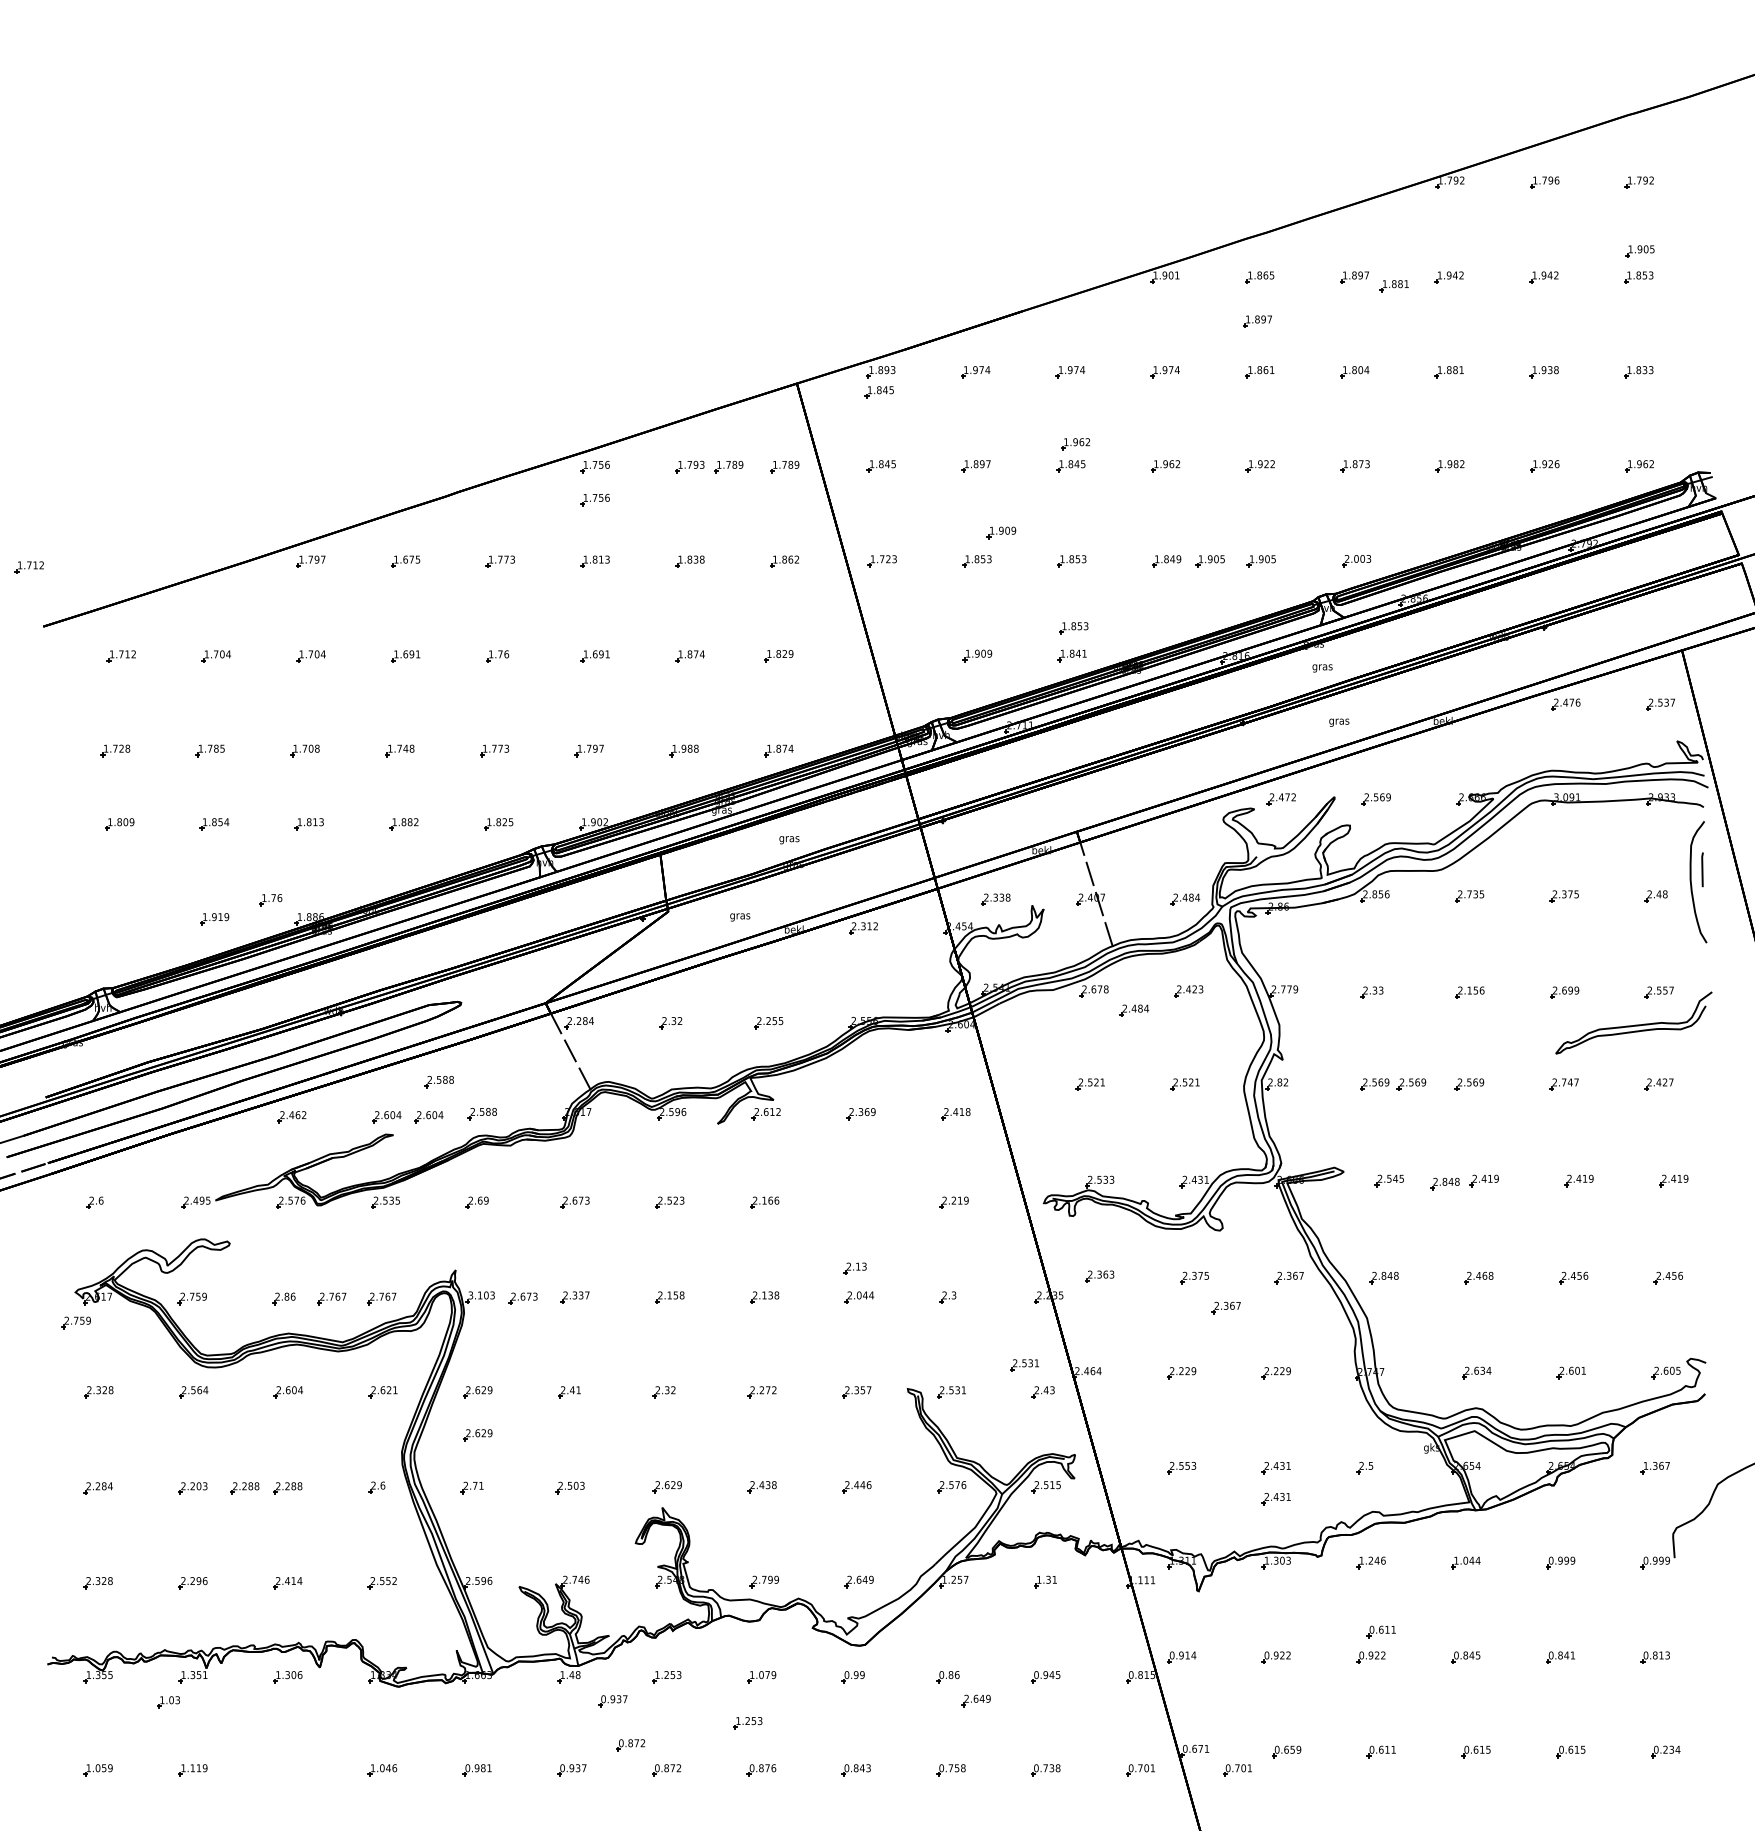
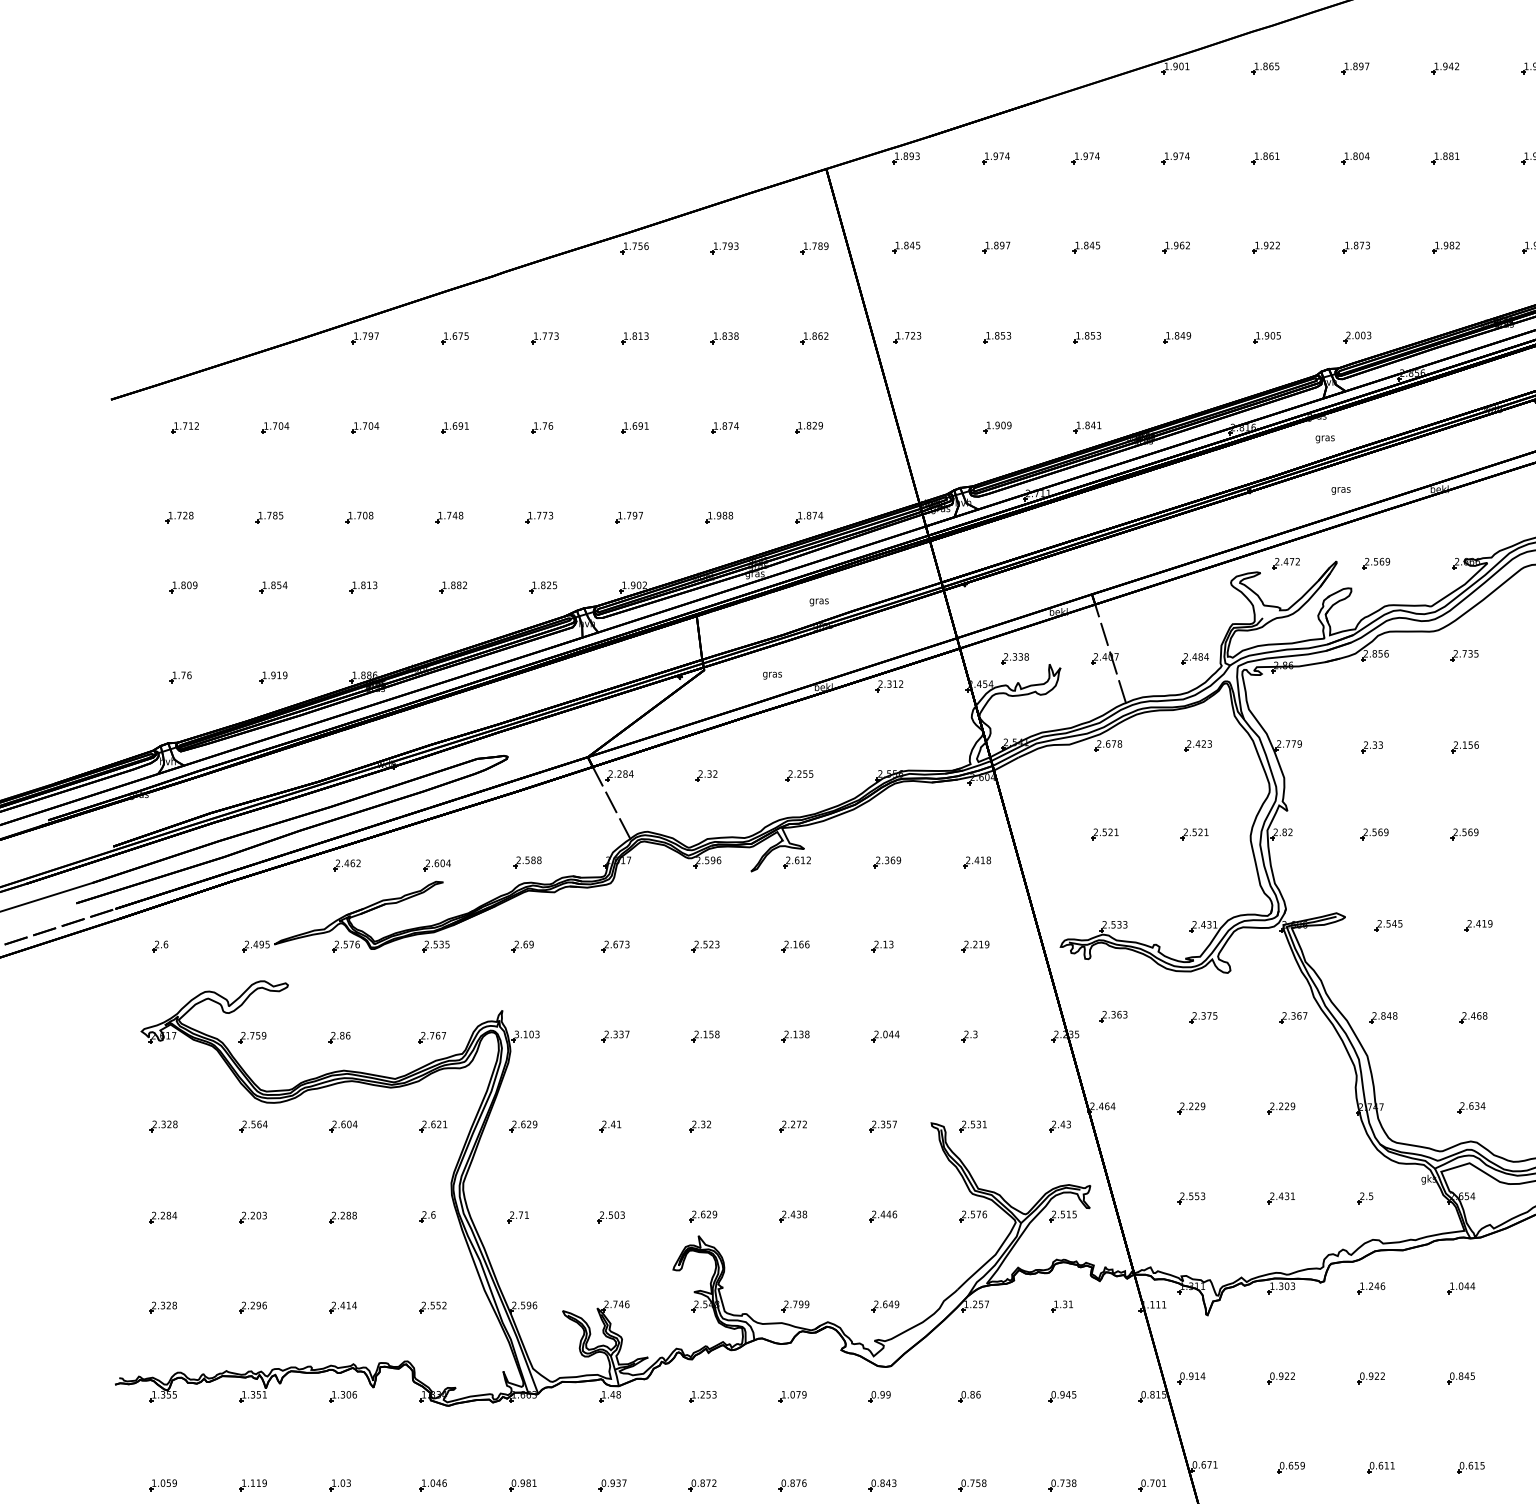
part: (1393, 286) -> (1392, 76), removed
part: (1257, 321) -> (1263, 110), removed
part: (878, 392) -> (903, 177), removed
part: (1075, 444) -> (1090, 226), removed
part: (728, 466) -> (761, 247), removed
part: (594, 500) -> (634, 280), removed
part: (1001, 532) -> (1020, 310), removed
part: (1209, 561) -> (1217, 337), removed
part: (28, 567) -> (96, 343), removed
part: (1073, 628) -> (1088, 401), removed
part: (270, 900) -> (180, 677), moved
part: (1134, 1010) -> (1146, 764), removed
part: (438, 1082) -> (486, 832), removed
part: (1411, 1084) -> (1409, 834), removed
part: (428, 1117) -> (476, 865), removed
part: (1444, 1183) -> (1440, 928), removed
part: (854, 1268) -> (881, 946), moved
part: (331, 1298) -> (384, 1037), removed
part: (522, 1298) -> (565, 1037), removed
part: (1225, 1307) -> (1233, 1045), removed
part: (75, 1322) -> (141, 1060), removed
part: (1024, 1365) -> (1042, 1100), removed
part: (477, 1435) -> (523, 1167), removed
part: (244, 1488) -> (302, 1217), removed
part: (1275, 1499) -> (1280, 1228), removed
part: (1380, 1631) -> (1380, 1353), removed
part: (975, 1700) -> (995, 1418), removed
part: (612, 1701) -> (651, 1419), removed
part: (168, 1702) -> (339, 1485), moved
part: (747, 1723) -> (779, 1440), removed
part: (630, 1745) -> (668, 1461), removed
part: (1237, 1770) -> (1244, 1485), removed

